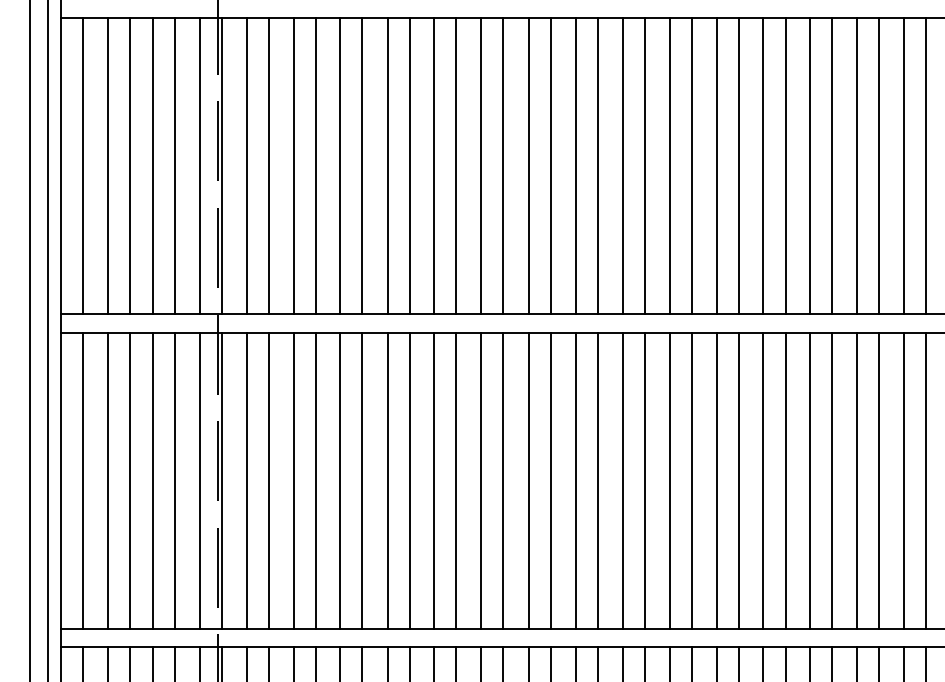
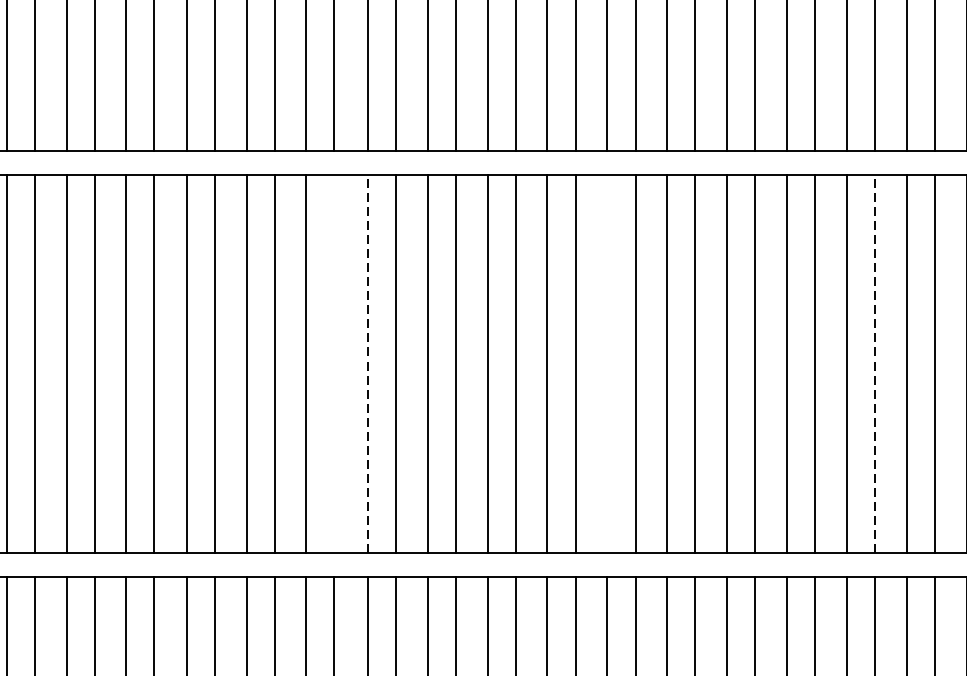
line: (502, 480) -> (333, 364), removed
line: (529, 480) -> (368, 364), solid -> dashed
line: (716, 480) -> (607, 364), removed
line: (925, 480) -> (874, 364), solid -> dashed

